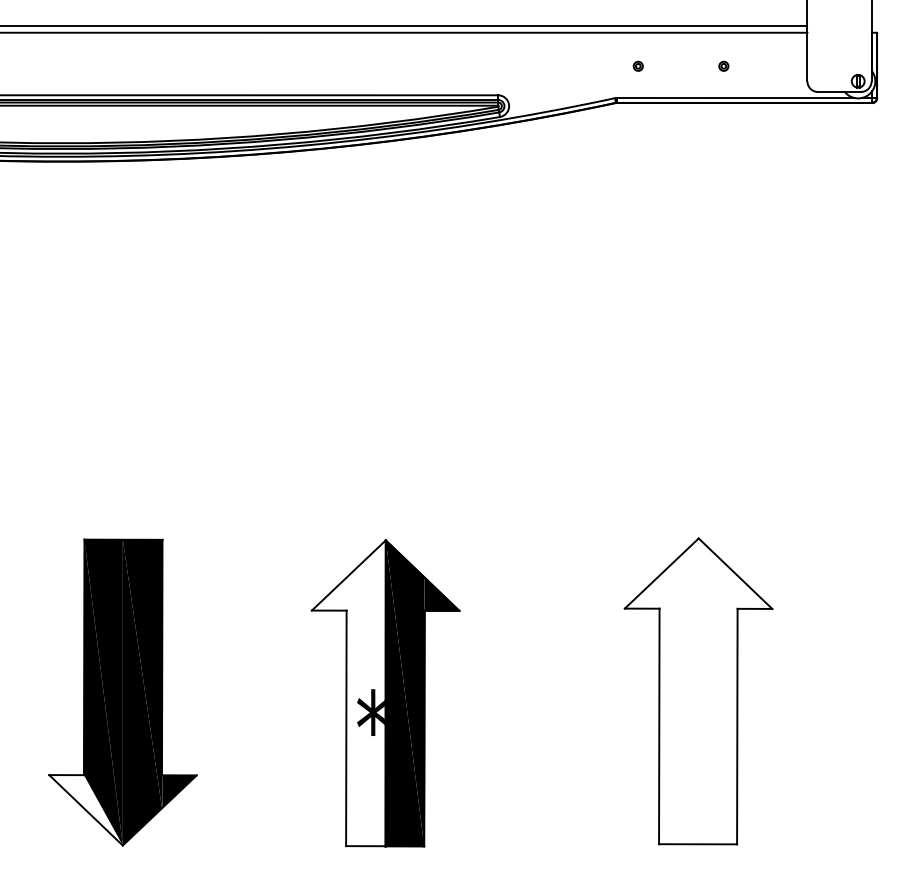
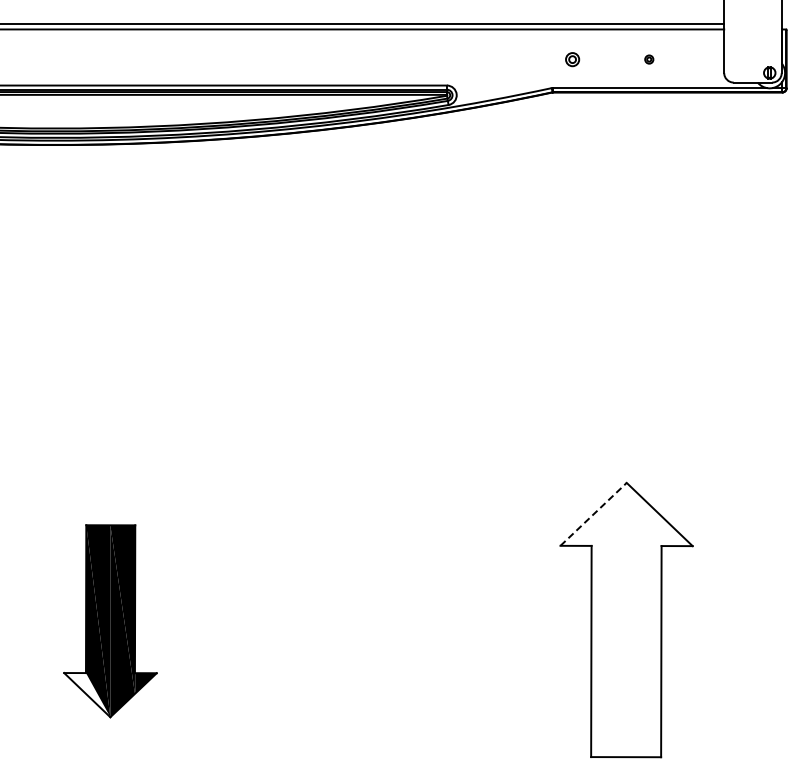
part: (638, 66) -> (572, 59), size x1.6
line: (661, 573) -> (593, 514), solid -> dashed
part: (123, 692) -> (110, 621), size x0.7
part: (385, 692) -> (345, 621), removed

